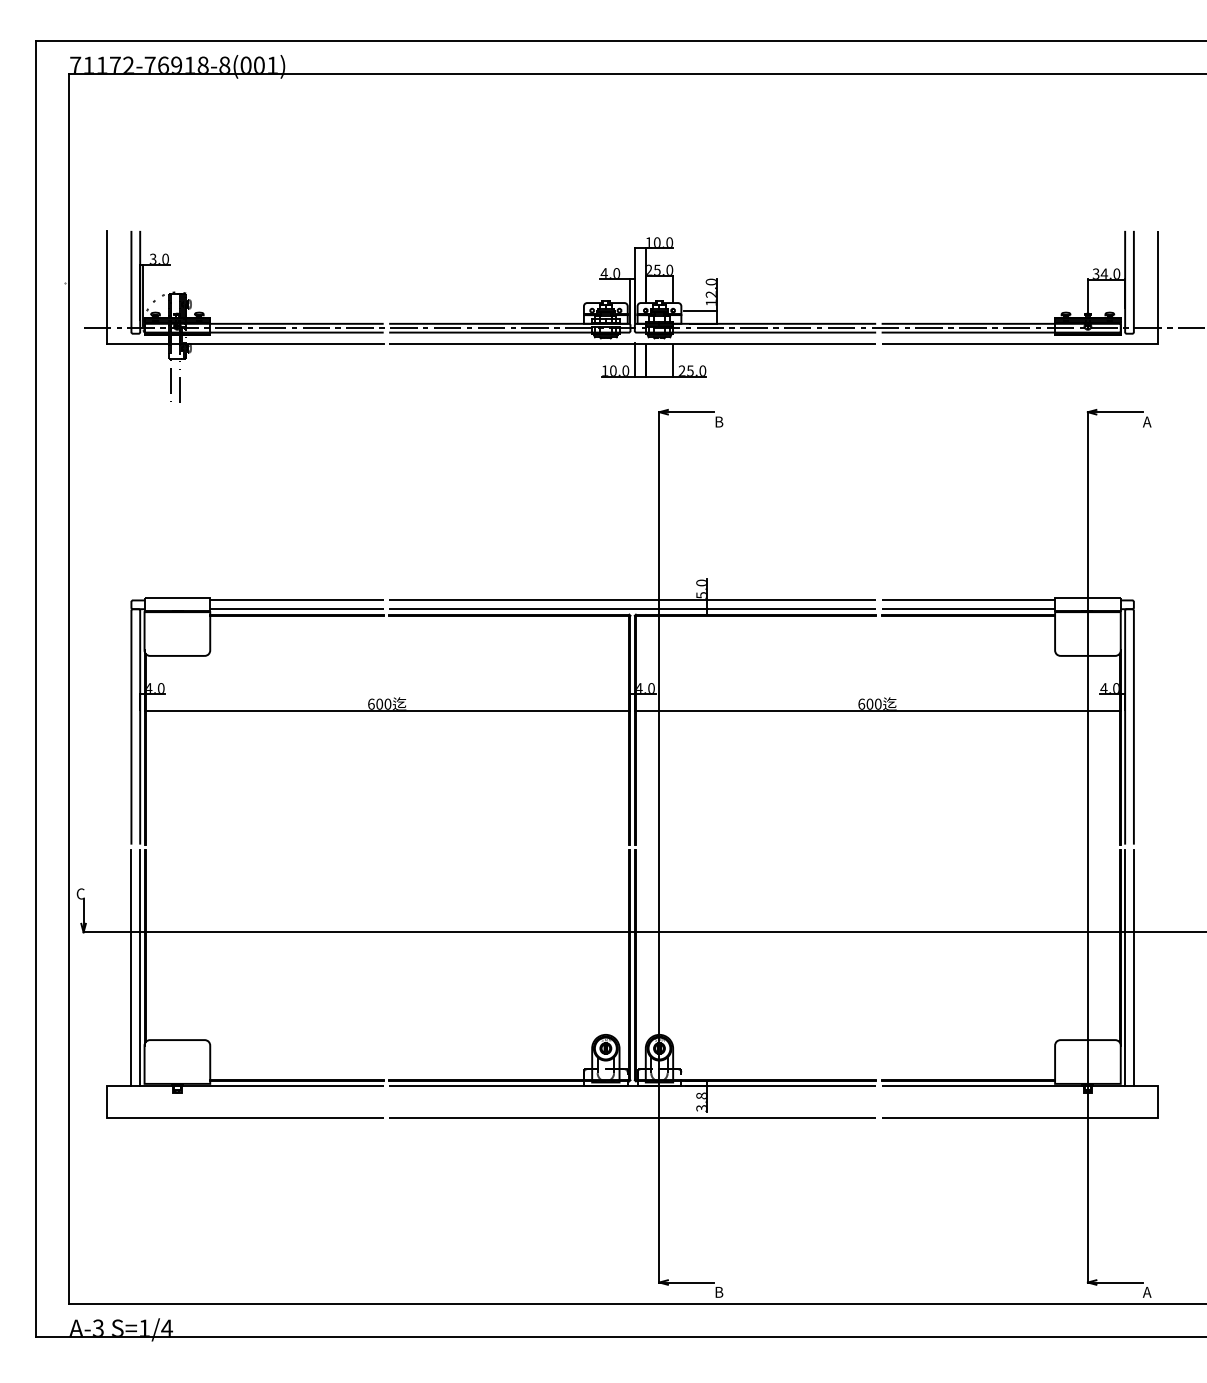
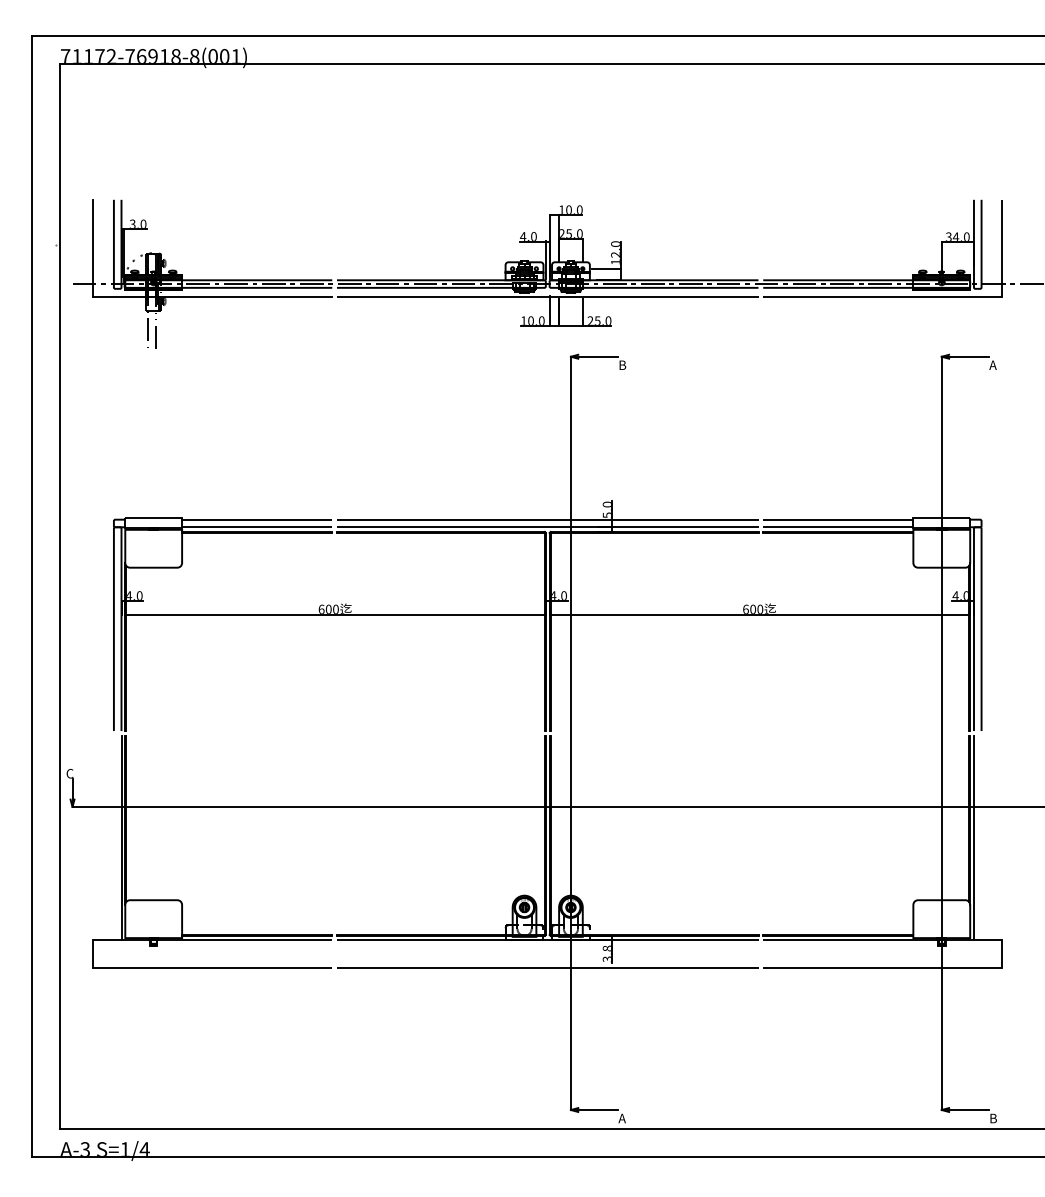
line: (130, 967) -> (113, 837), removed
line: (1133, 967) -> (981, 837), removed
text: (719, 1292) -> (622, 1118), B -> A
text: (1146, 1292) -> (992, 1118), A -> B

